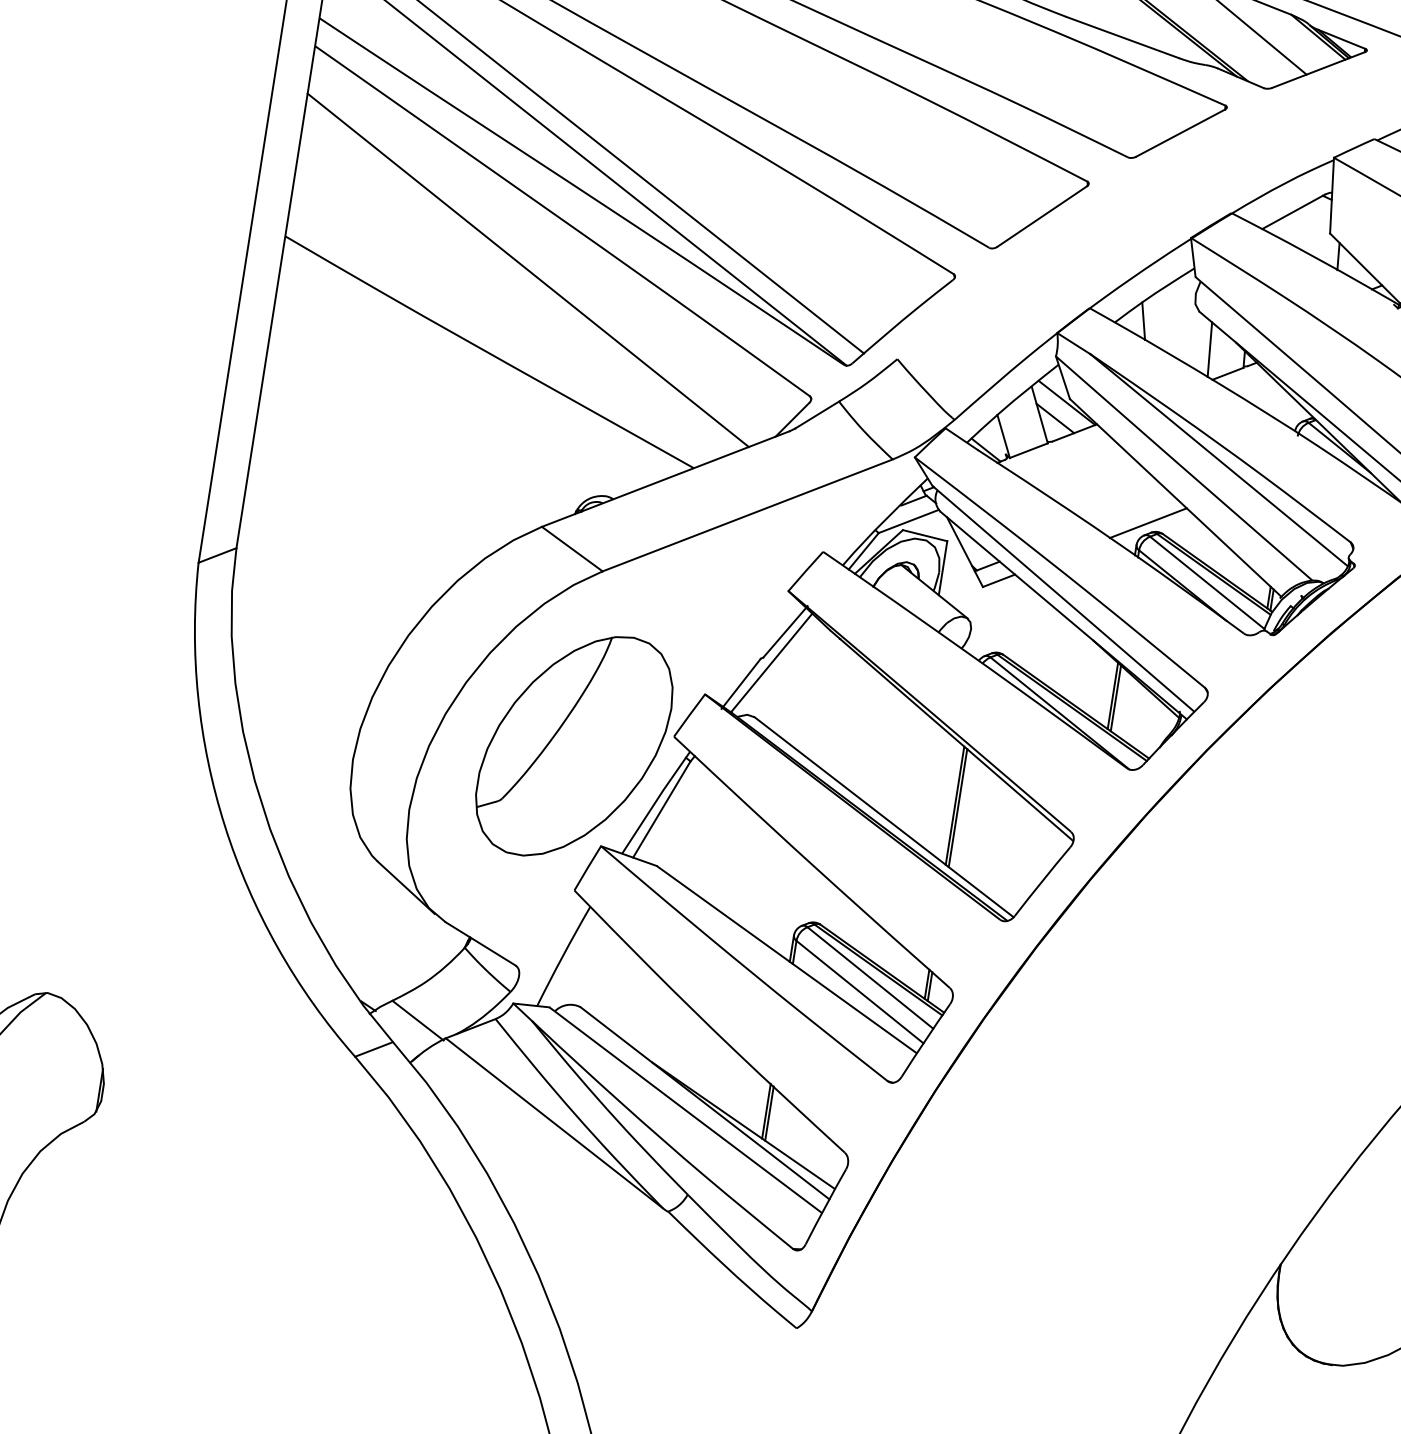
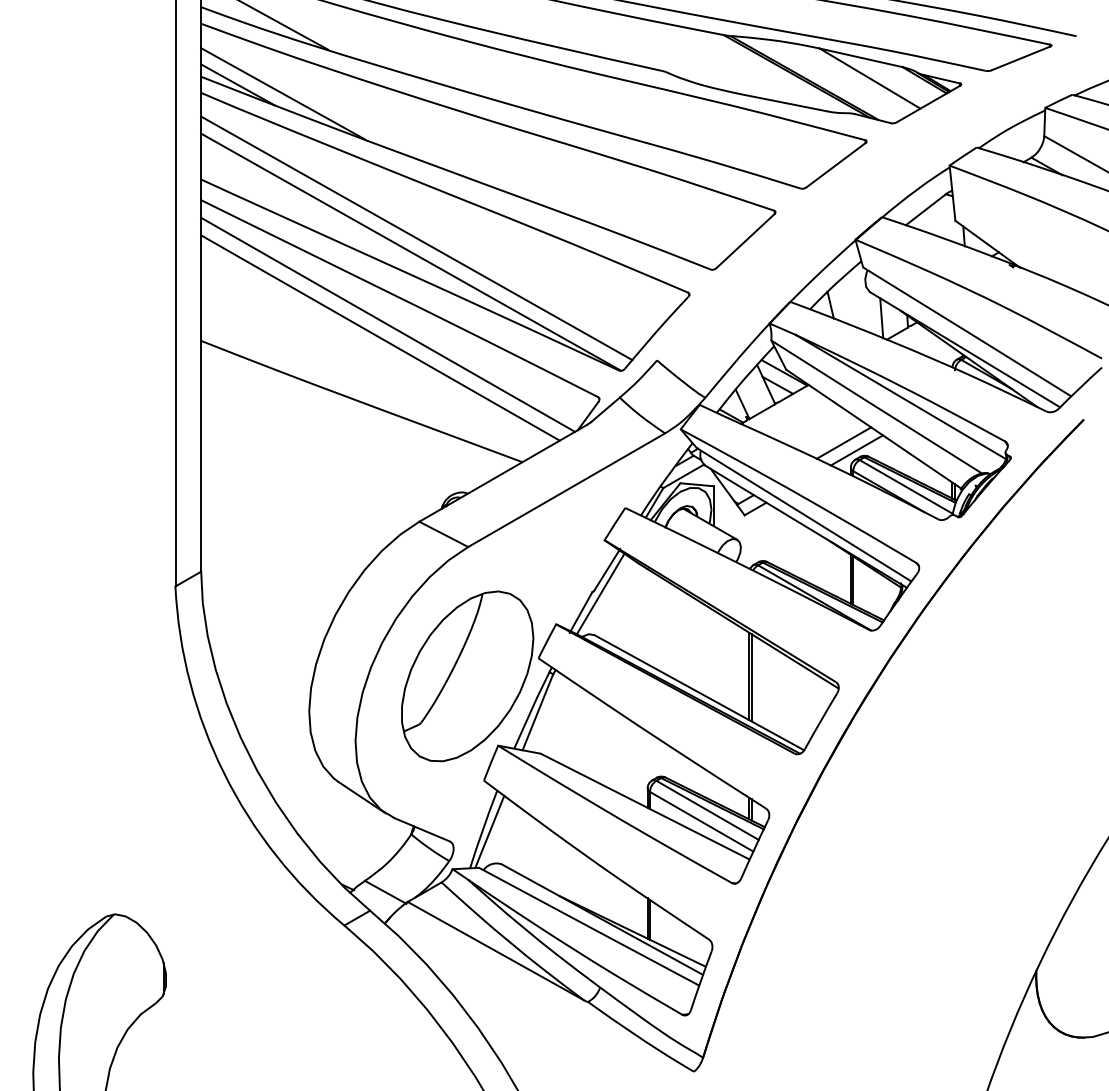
line: (541, 253) -> (388, 324), added
line: (1131, 509) -> (843, 442), added
line: (571, 960) -> (489, 831), added

